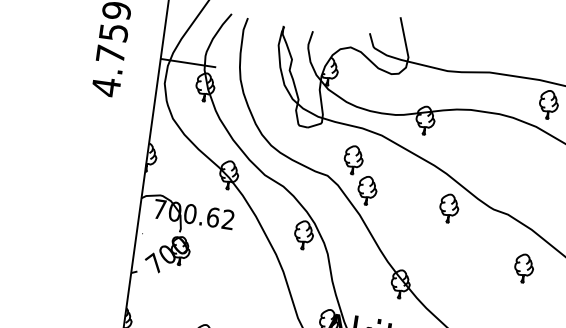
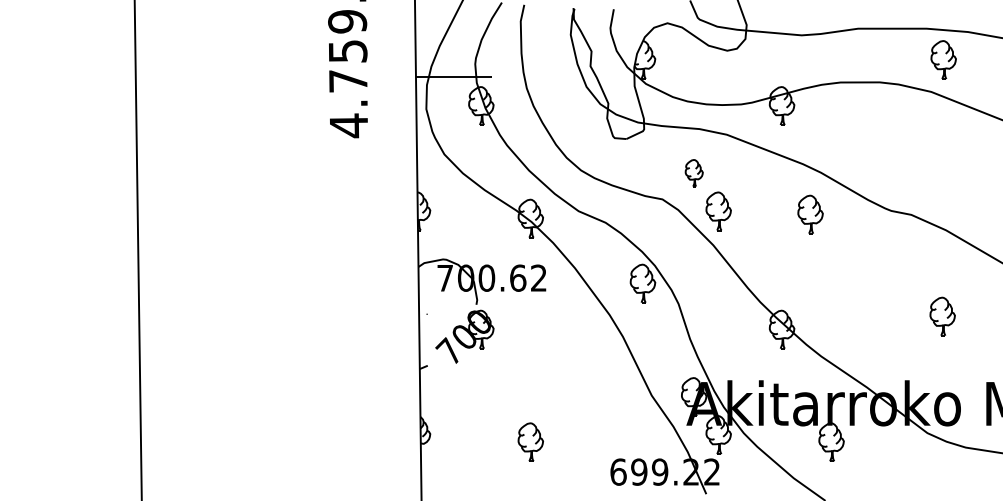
part: (353, 159) -> (694, 172), size x0.7
part: (449, 208) -> (810, 214), moved
part: (523, 268) -> (942, 316), moved

